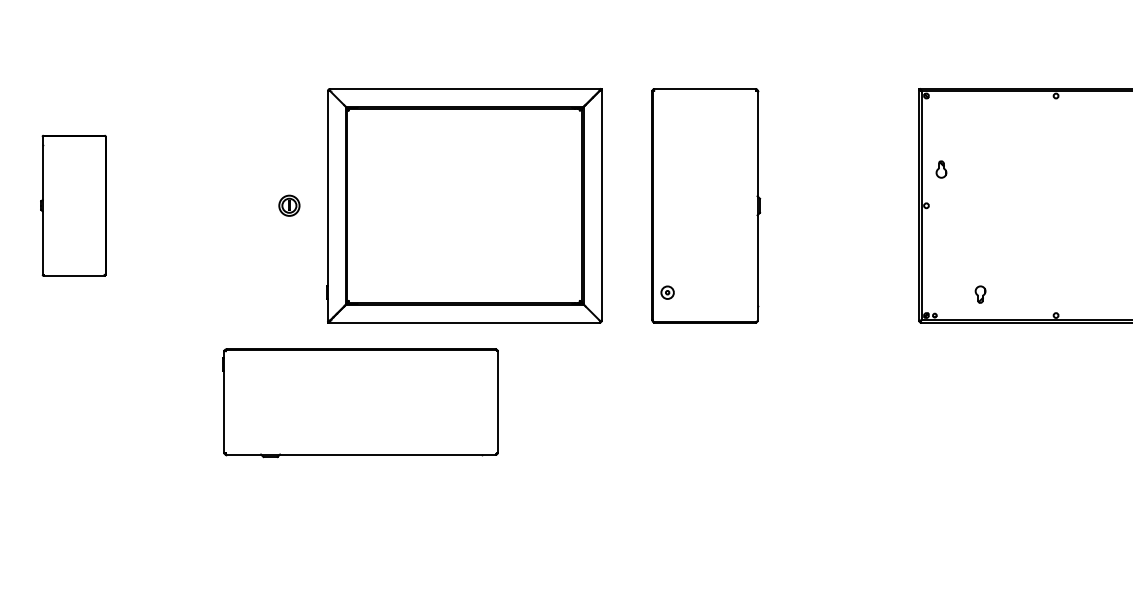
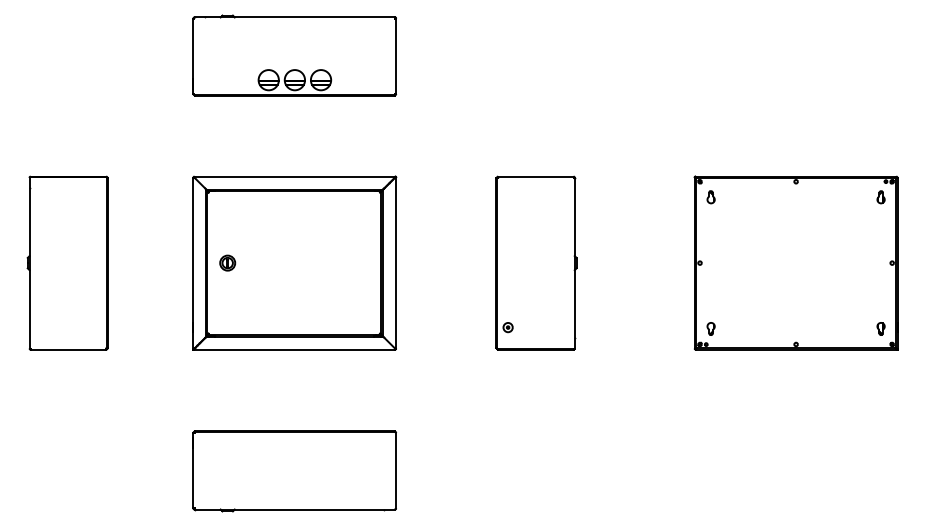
part: (940, 169) -> (710, 197), moved
part: (73, 204) -> (67, 262), size x1.67
part: (464, 204) -> (294, 262), moved
part: (979, 293) -> (710, 328), moved
part: (360, 403) -> (294, 471), moved

